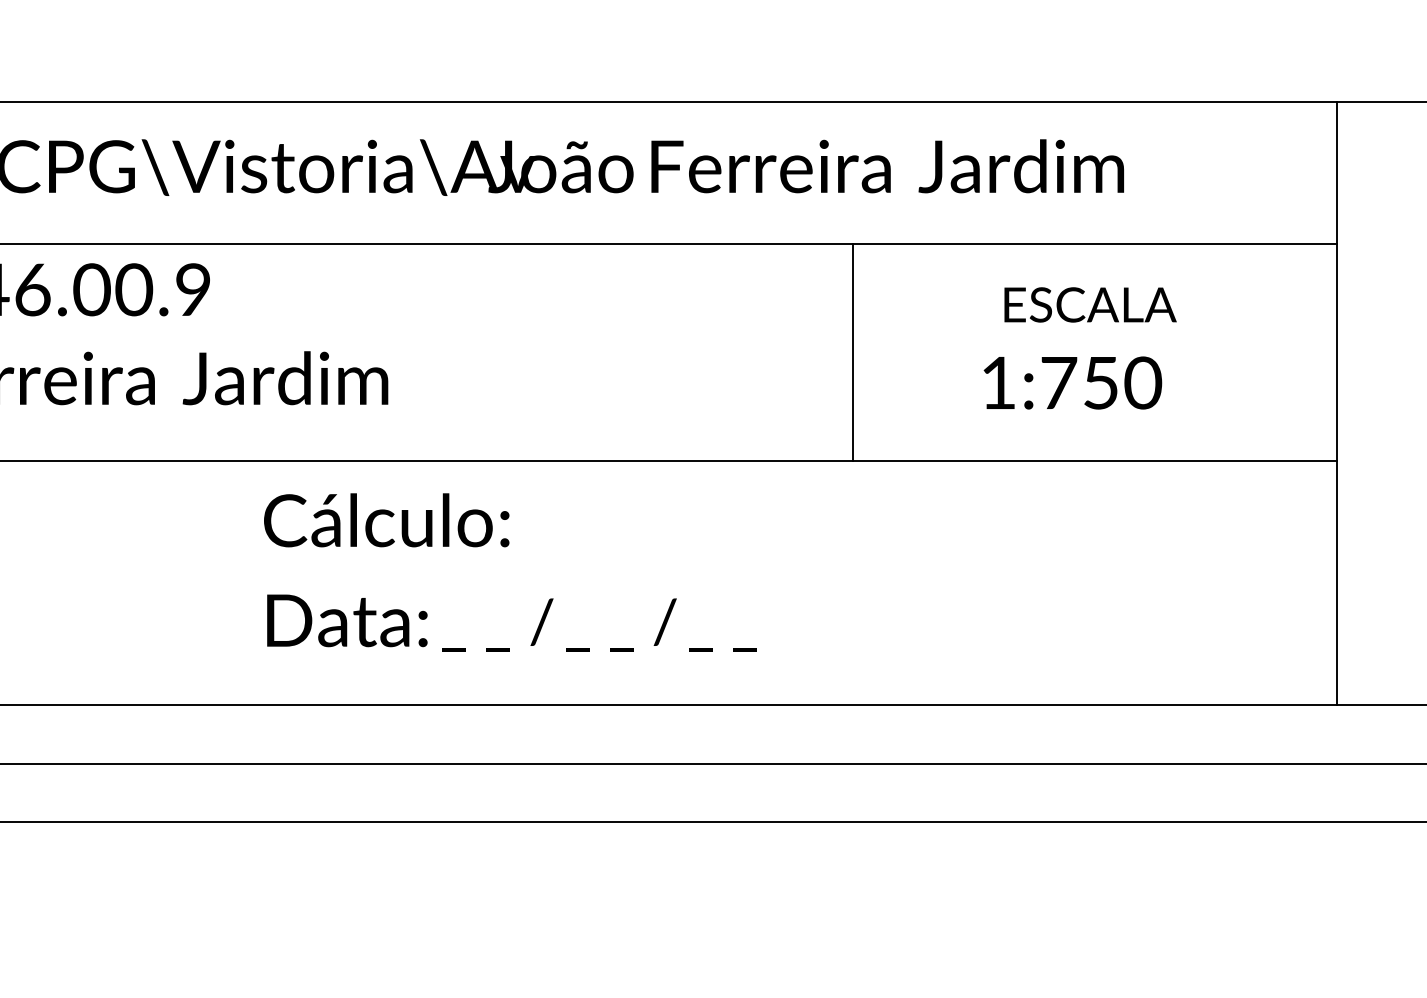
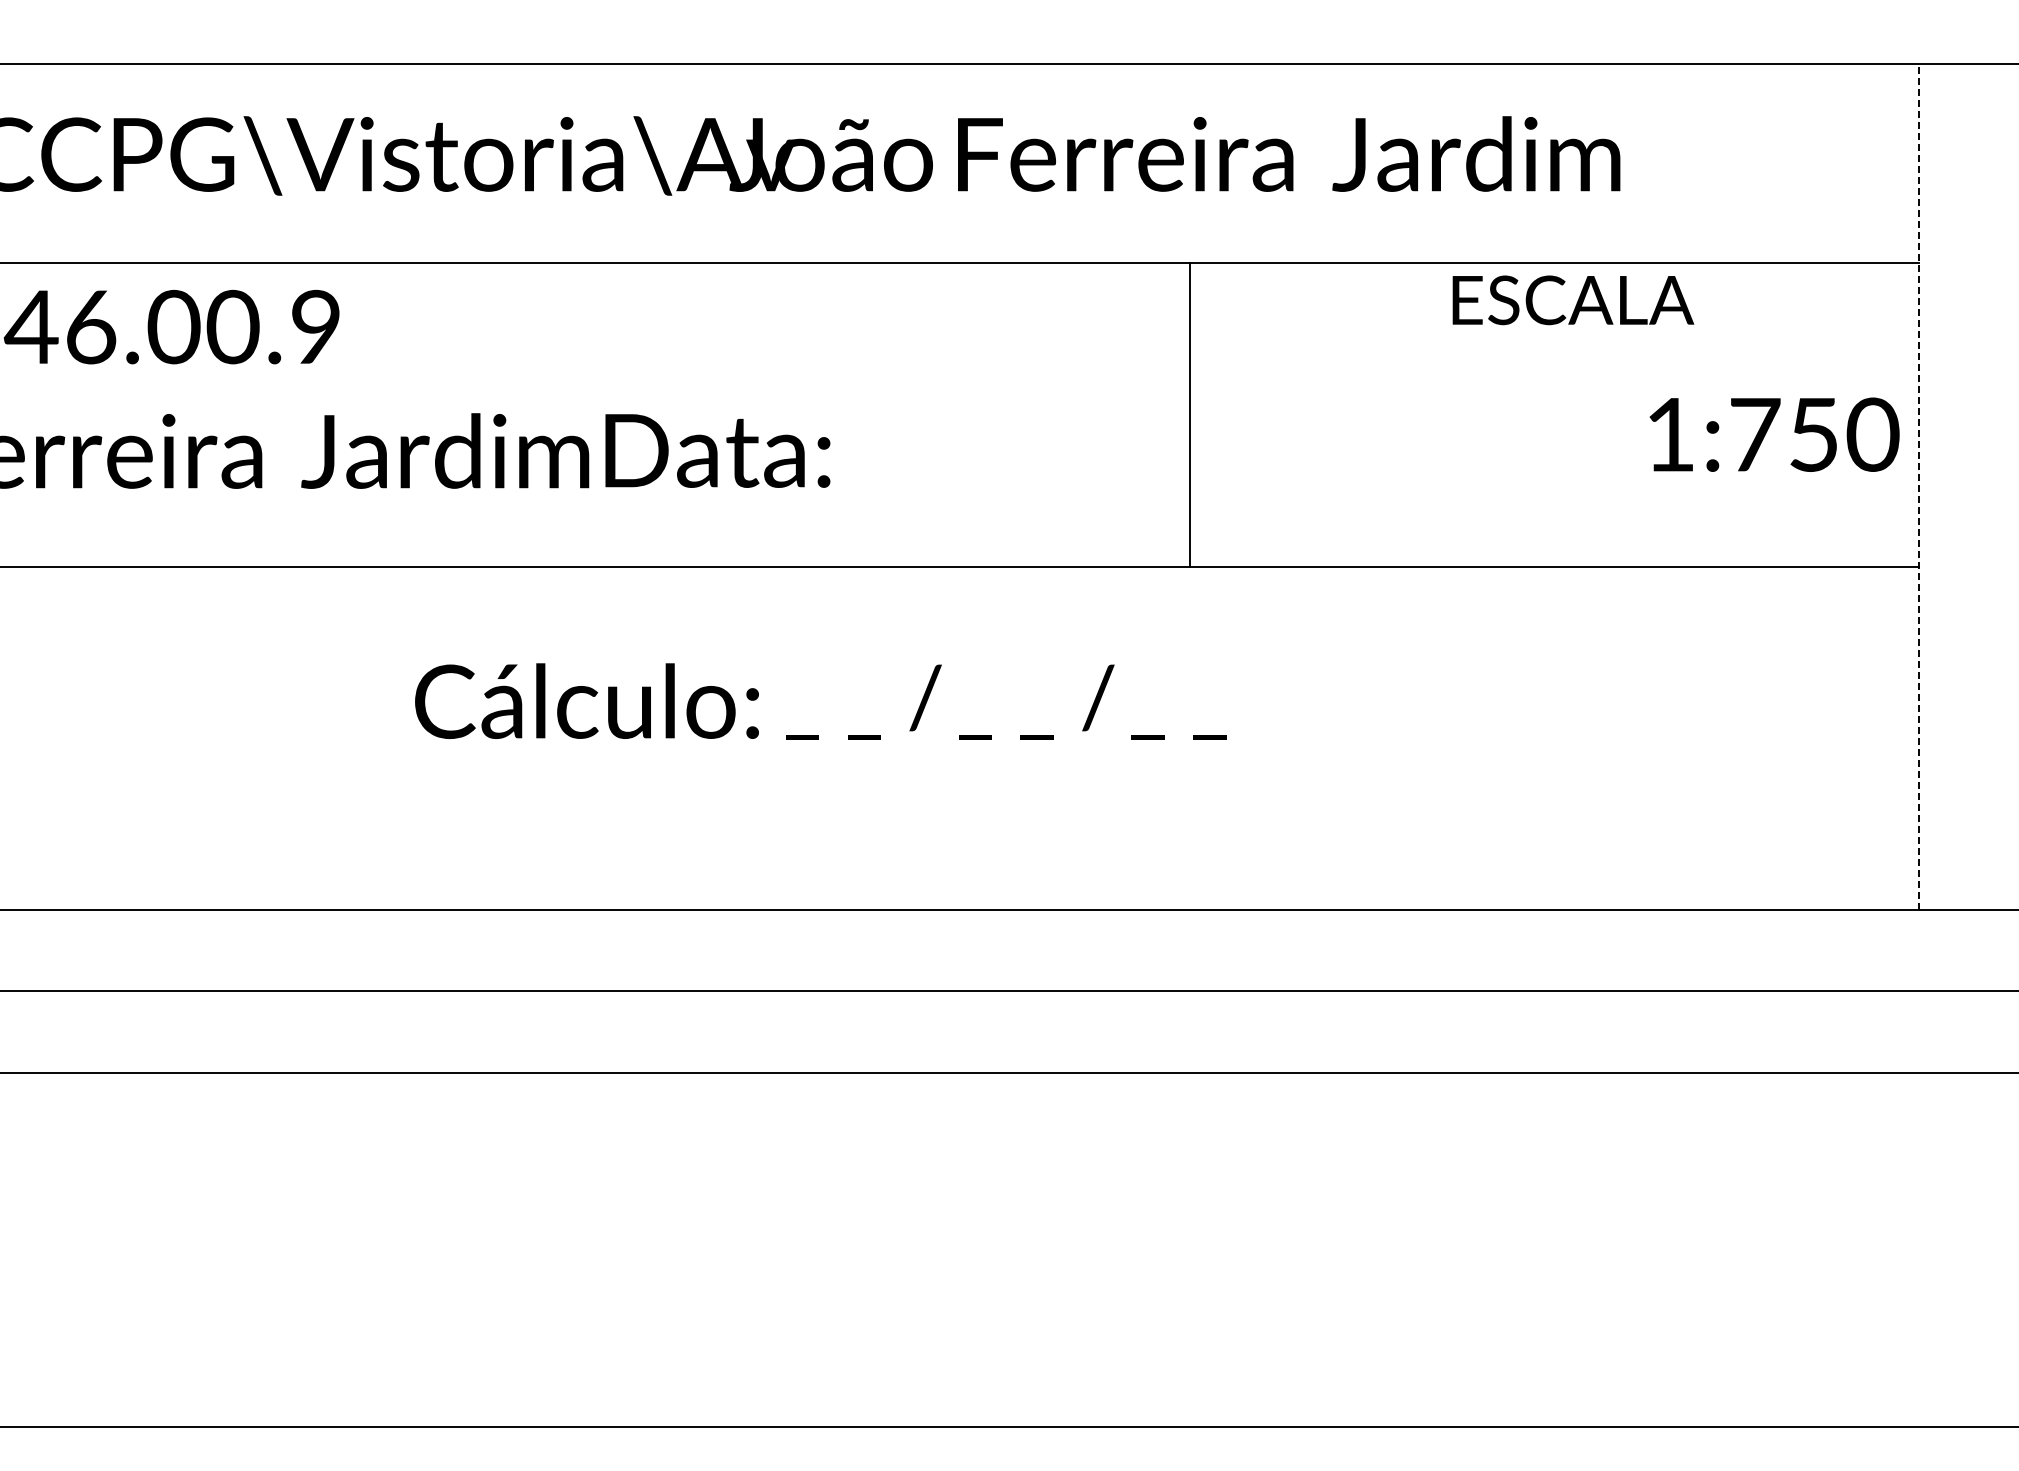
text: (1090, 305) -> (1573, 300), moved
line: (853, 352) -> (1190, 414), moved
text: (1072, 382) -> (1774, 434), moved
line: (1337, 404) -> (1919, 487), solid -> dashed
text: (386, 519) -> (586, 700), moved
text: (347, 620) -> (717, 450), moved
text: (599, 624) -> (1006, 701), moved

